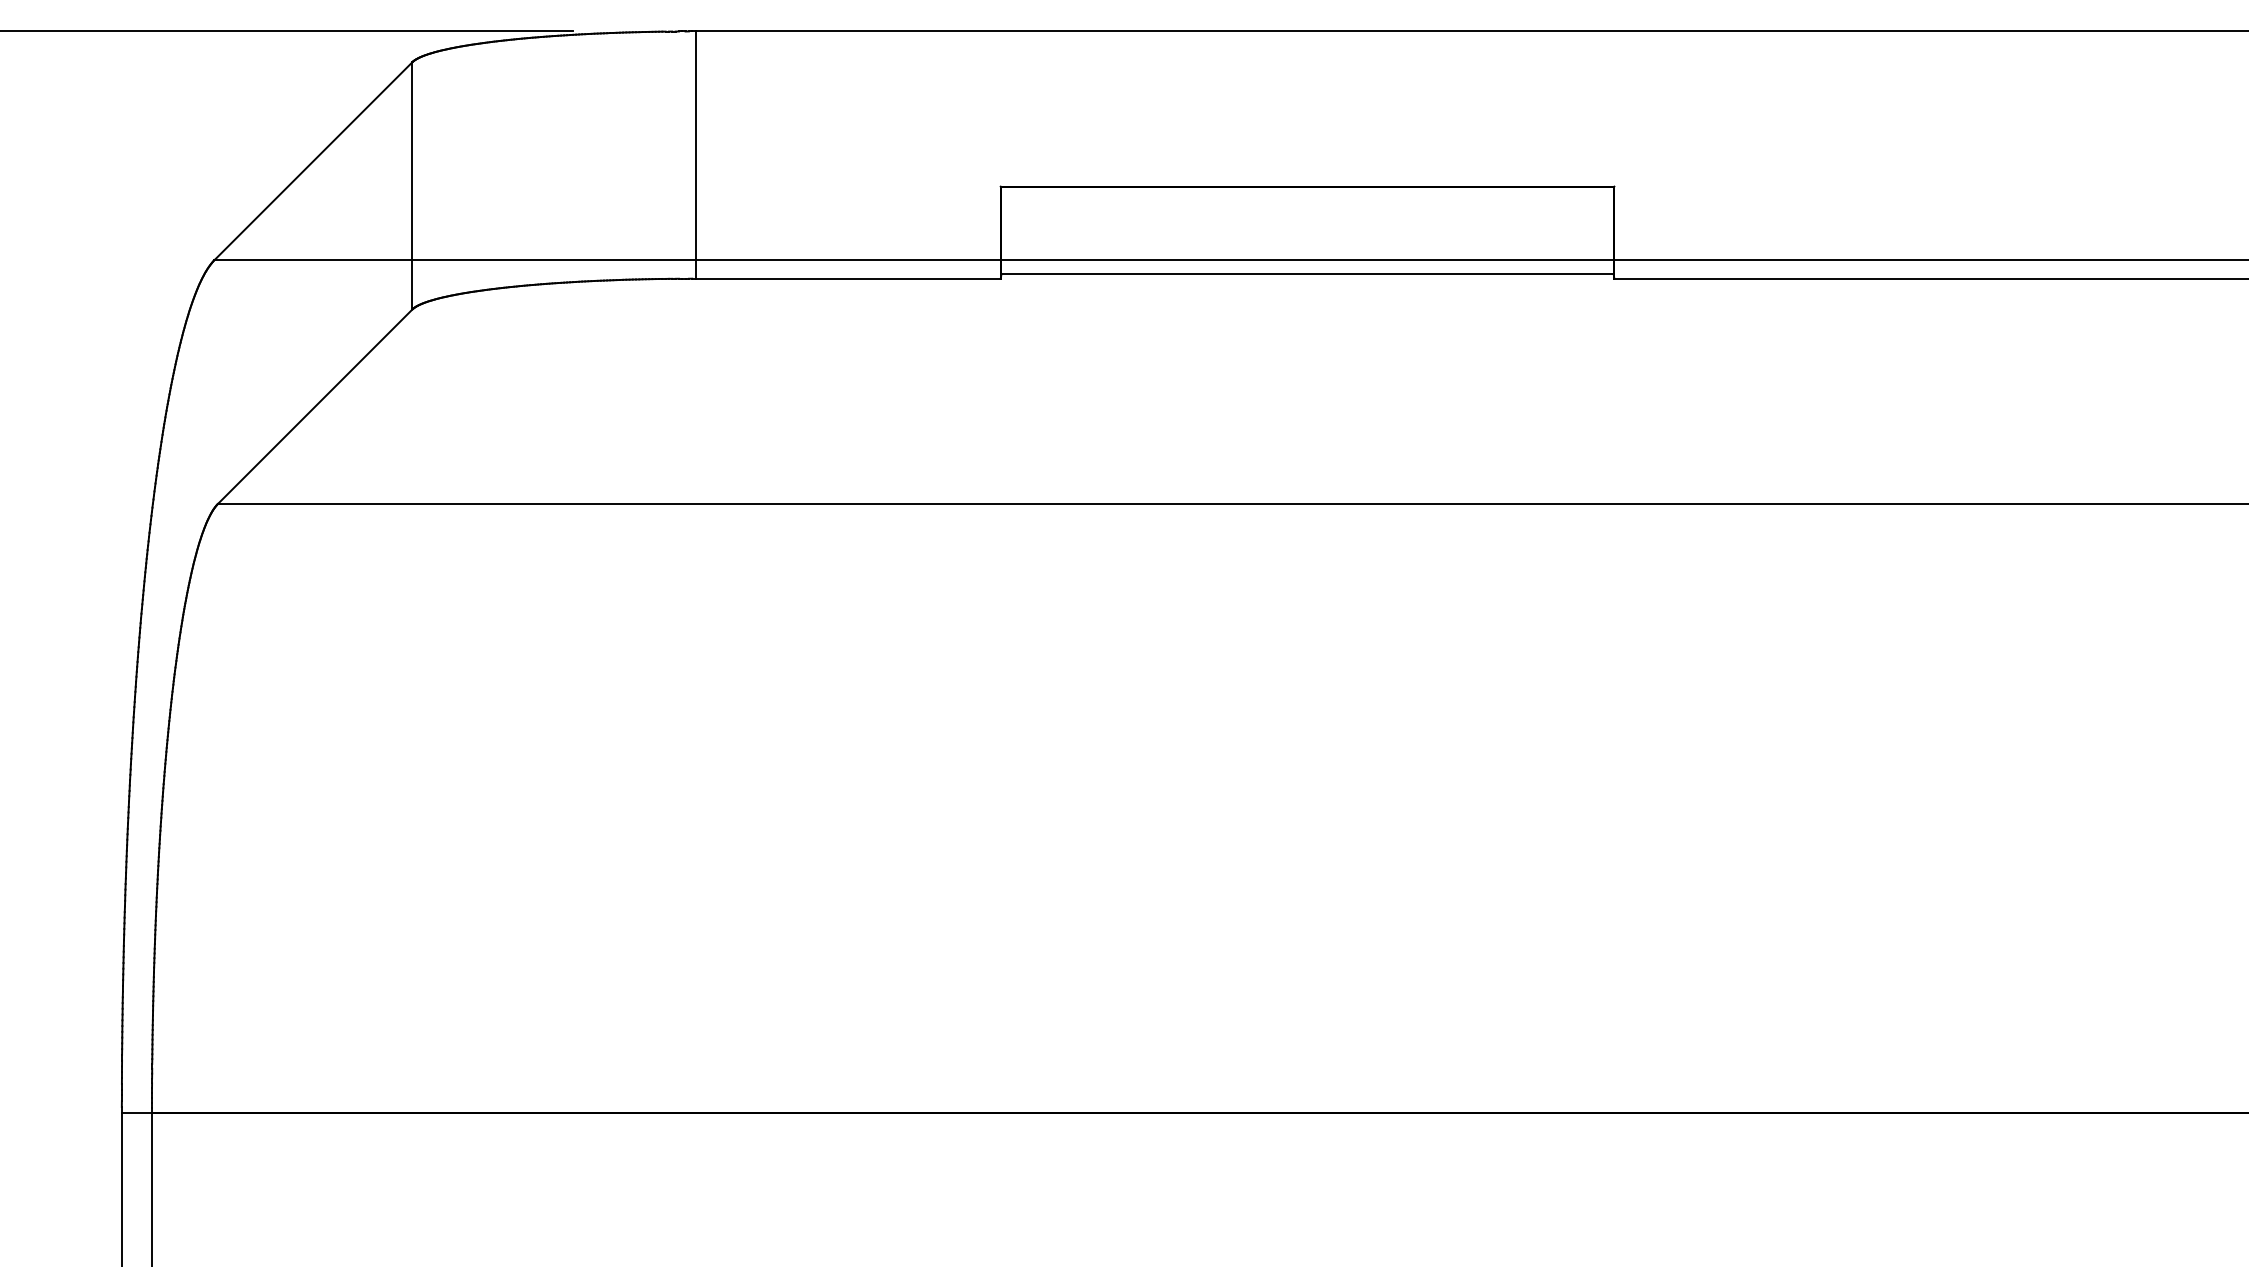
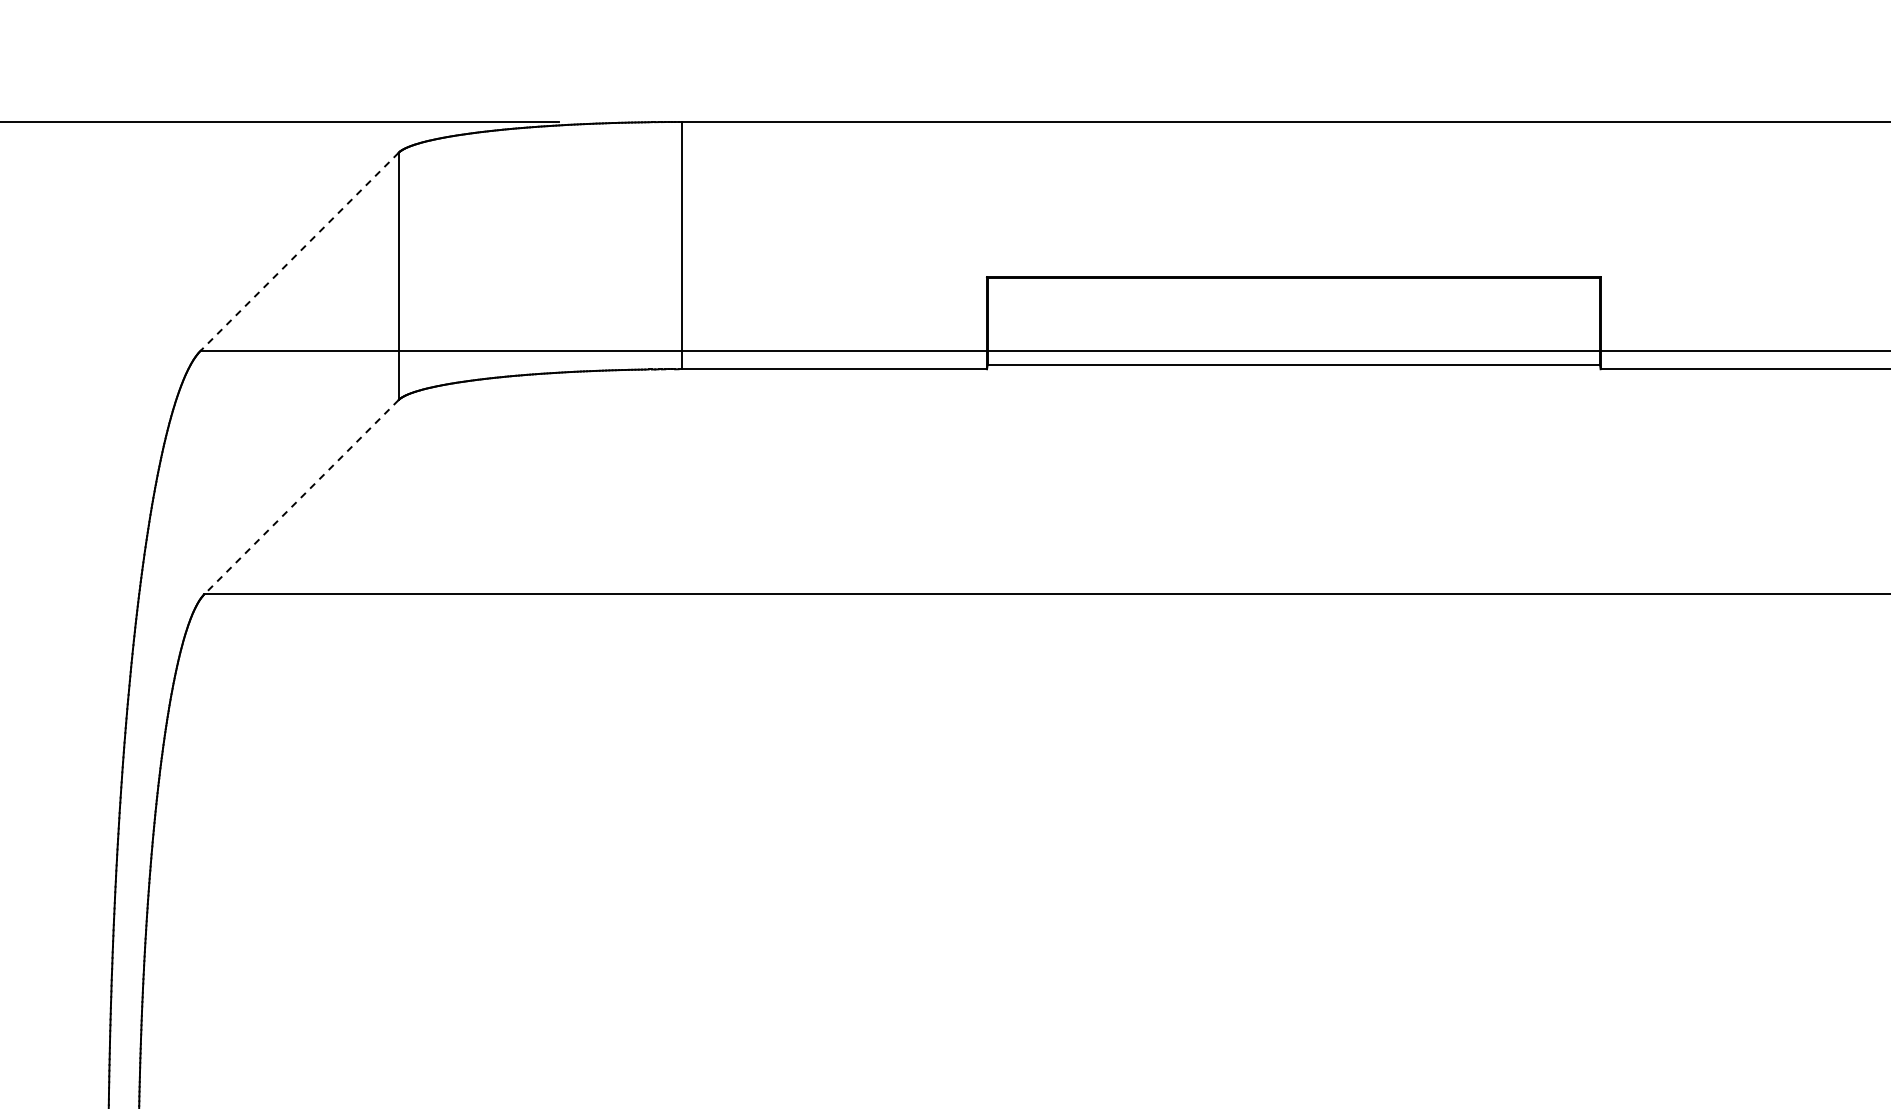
line: (313, 161) -> (299, 252), solid -> dashed
line: (314, 406) -> (300, 497), solid -> dashed

